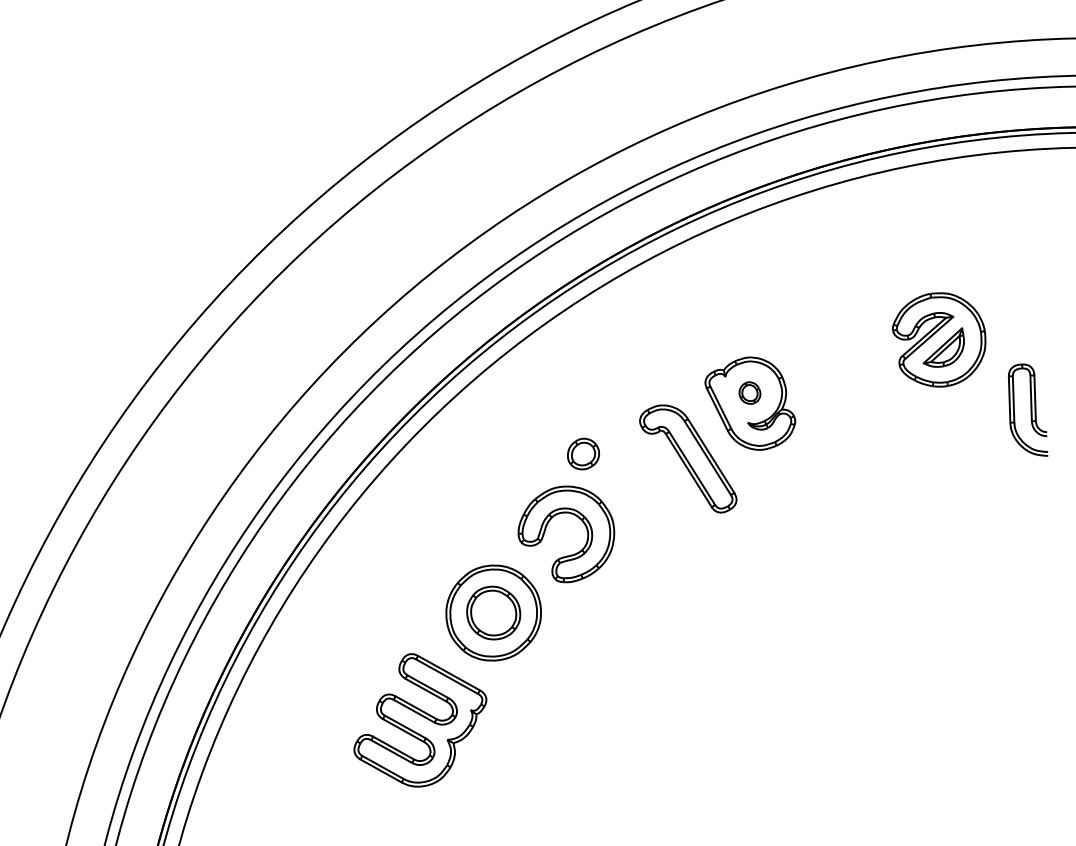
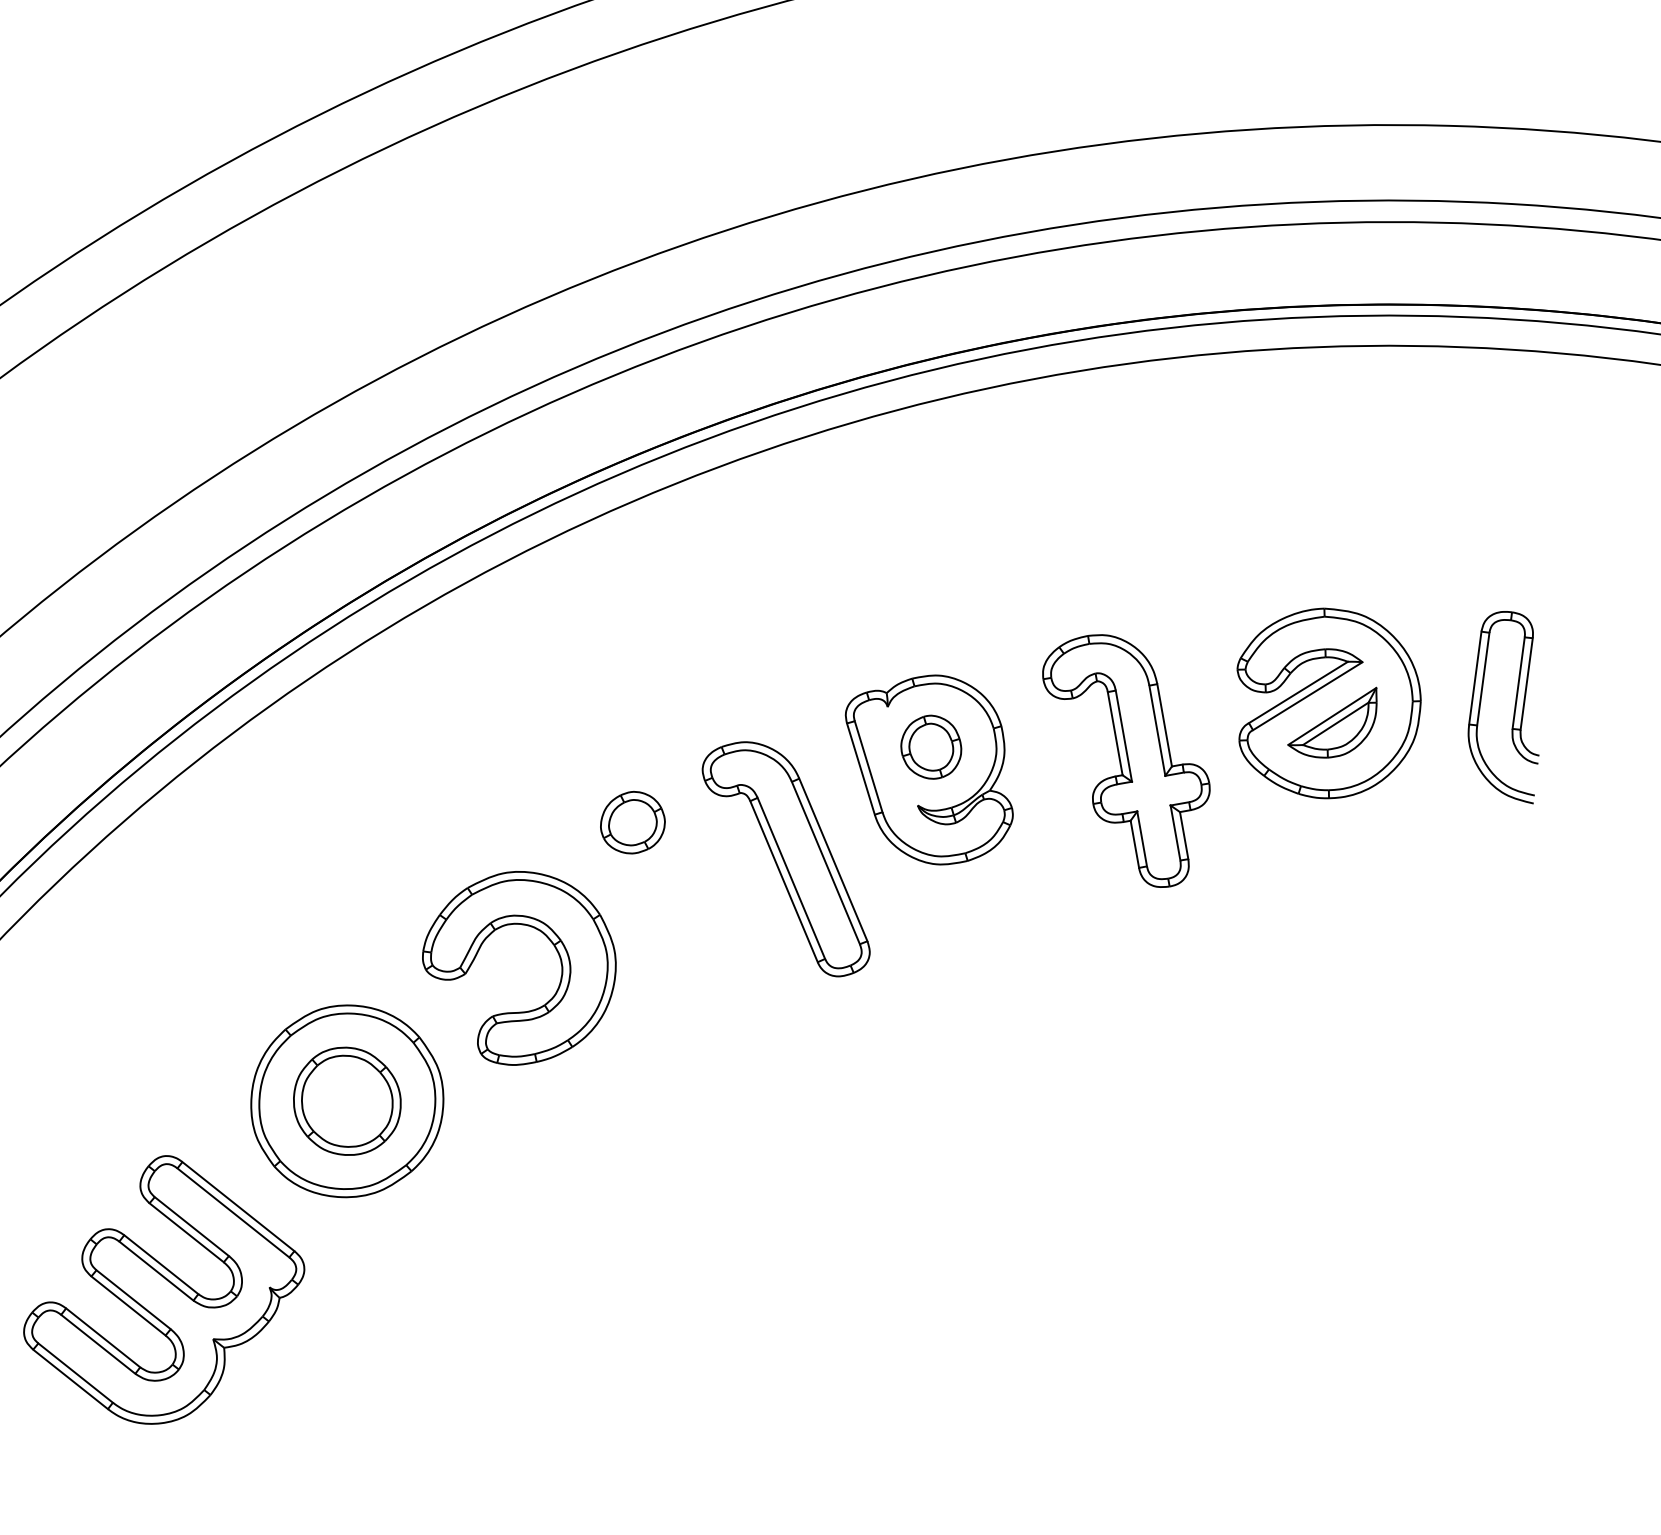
part: (843, 383) -> (1121, 758), added
part: (749, 392) -> (930, 745), size x1.43
part: (1028, 409) -> (1509, 704), moved
part: (583, 453) -> (633, 821), moved

